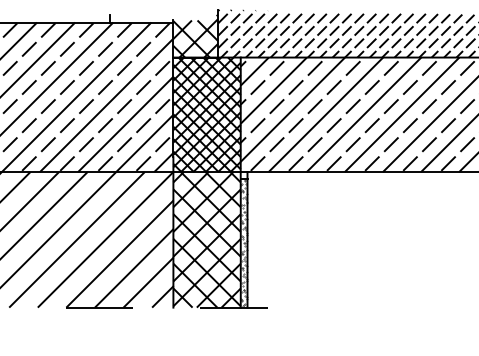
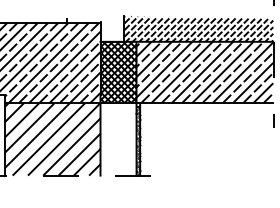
hatch: (195, 34) -> (112, 29), removed
hatch: (207, 240) -> (118, 139), removed

